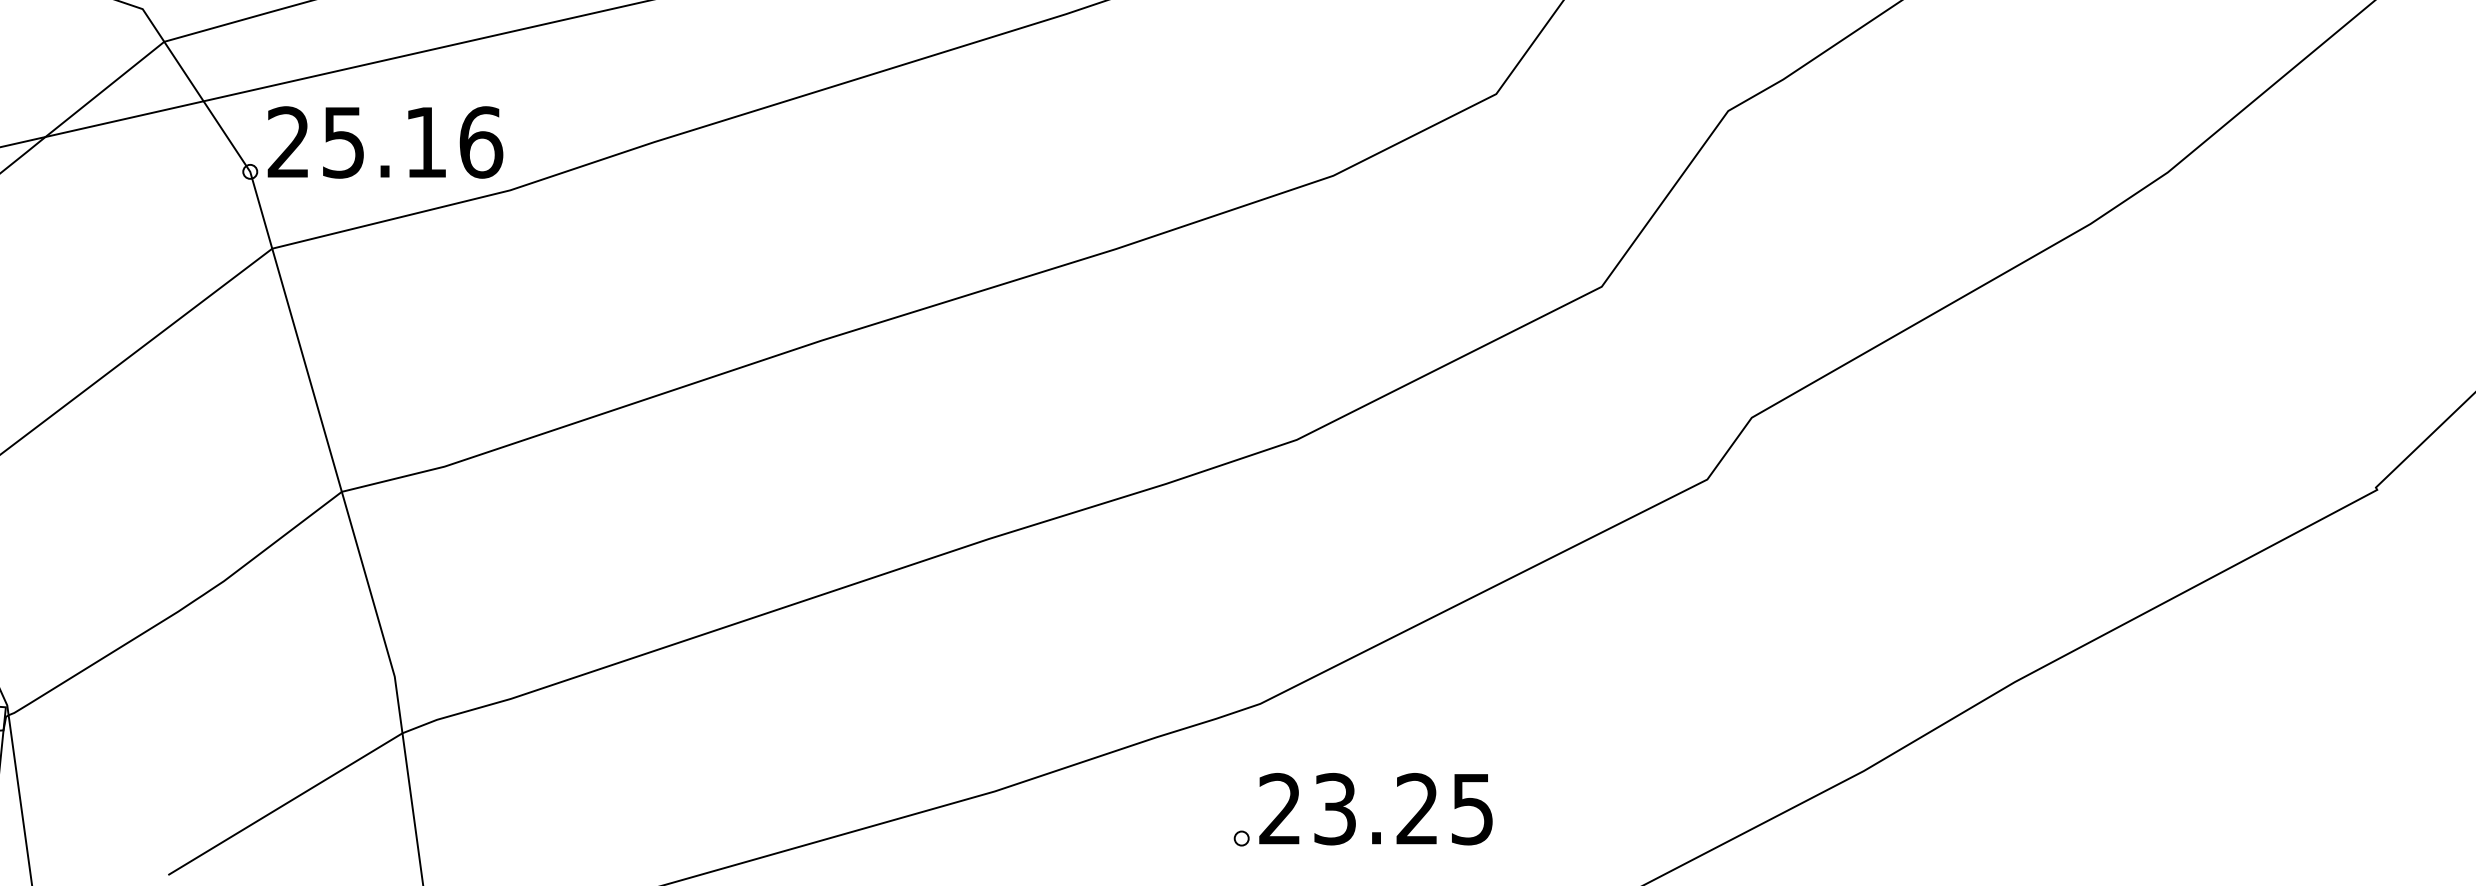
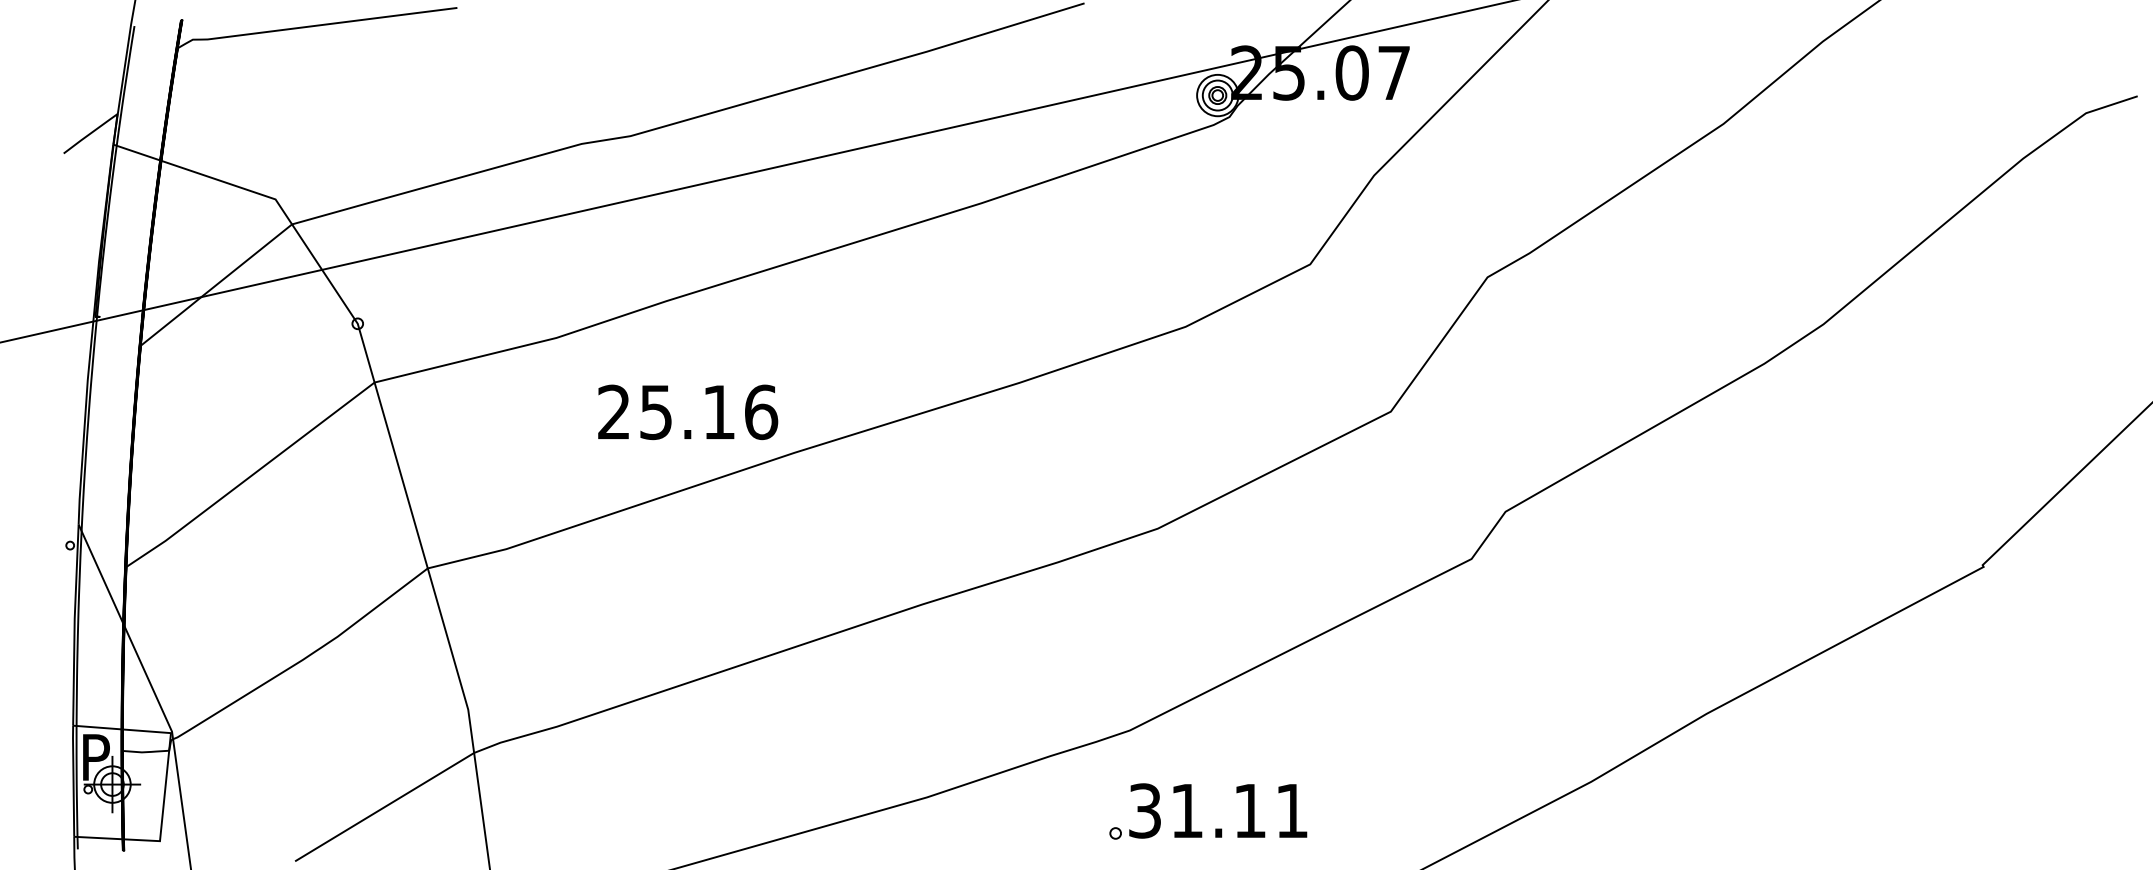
text: (385, 142) -> (688, 412), moved
text: (1376, 808) -> (1218, 810), 23.25 -> 31.11

